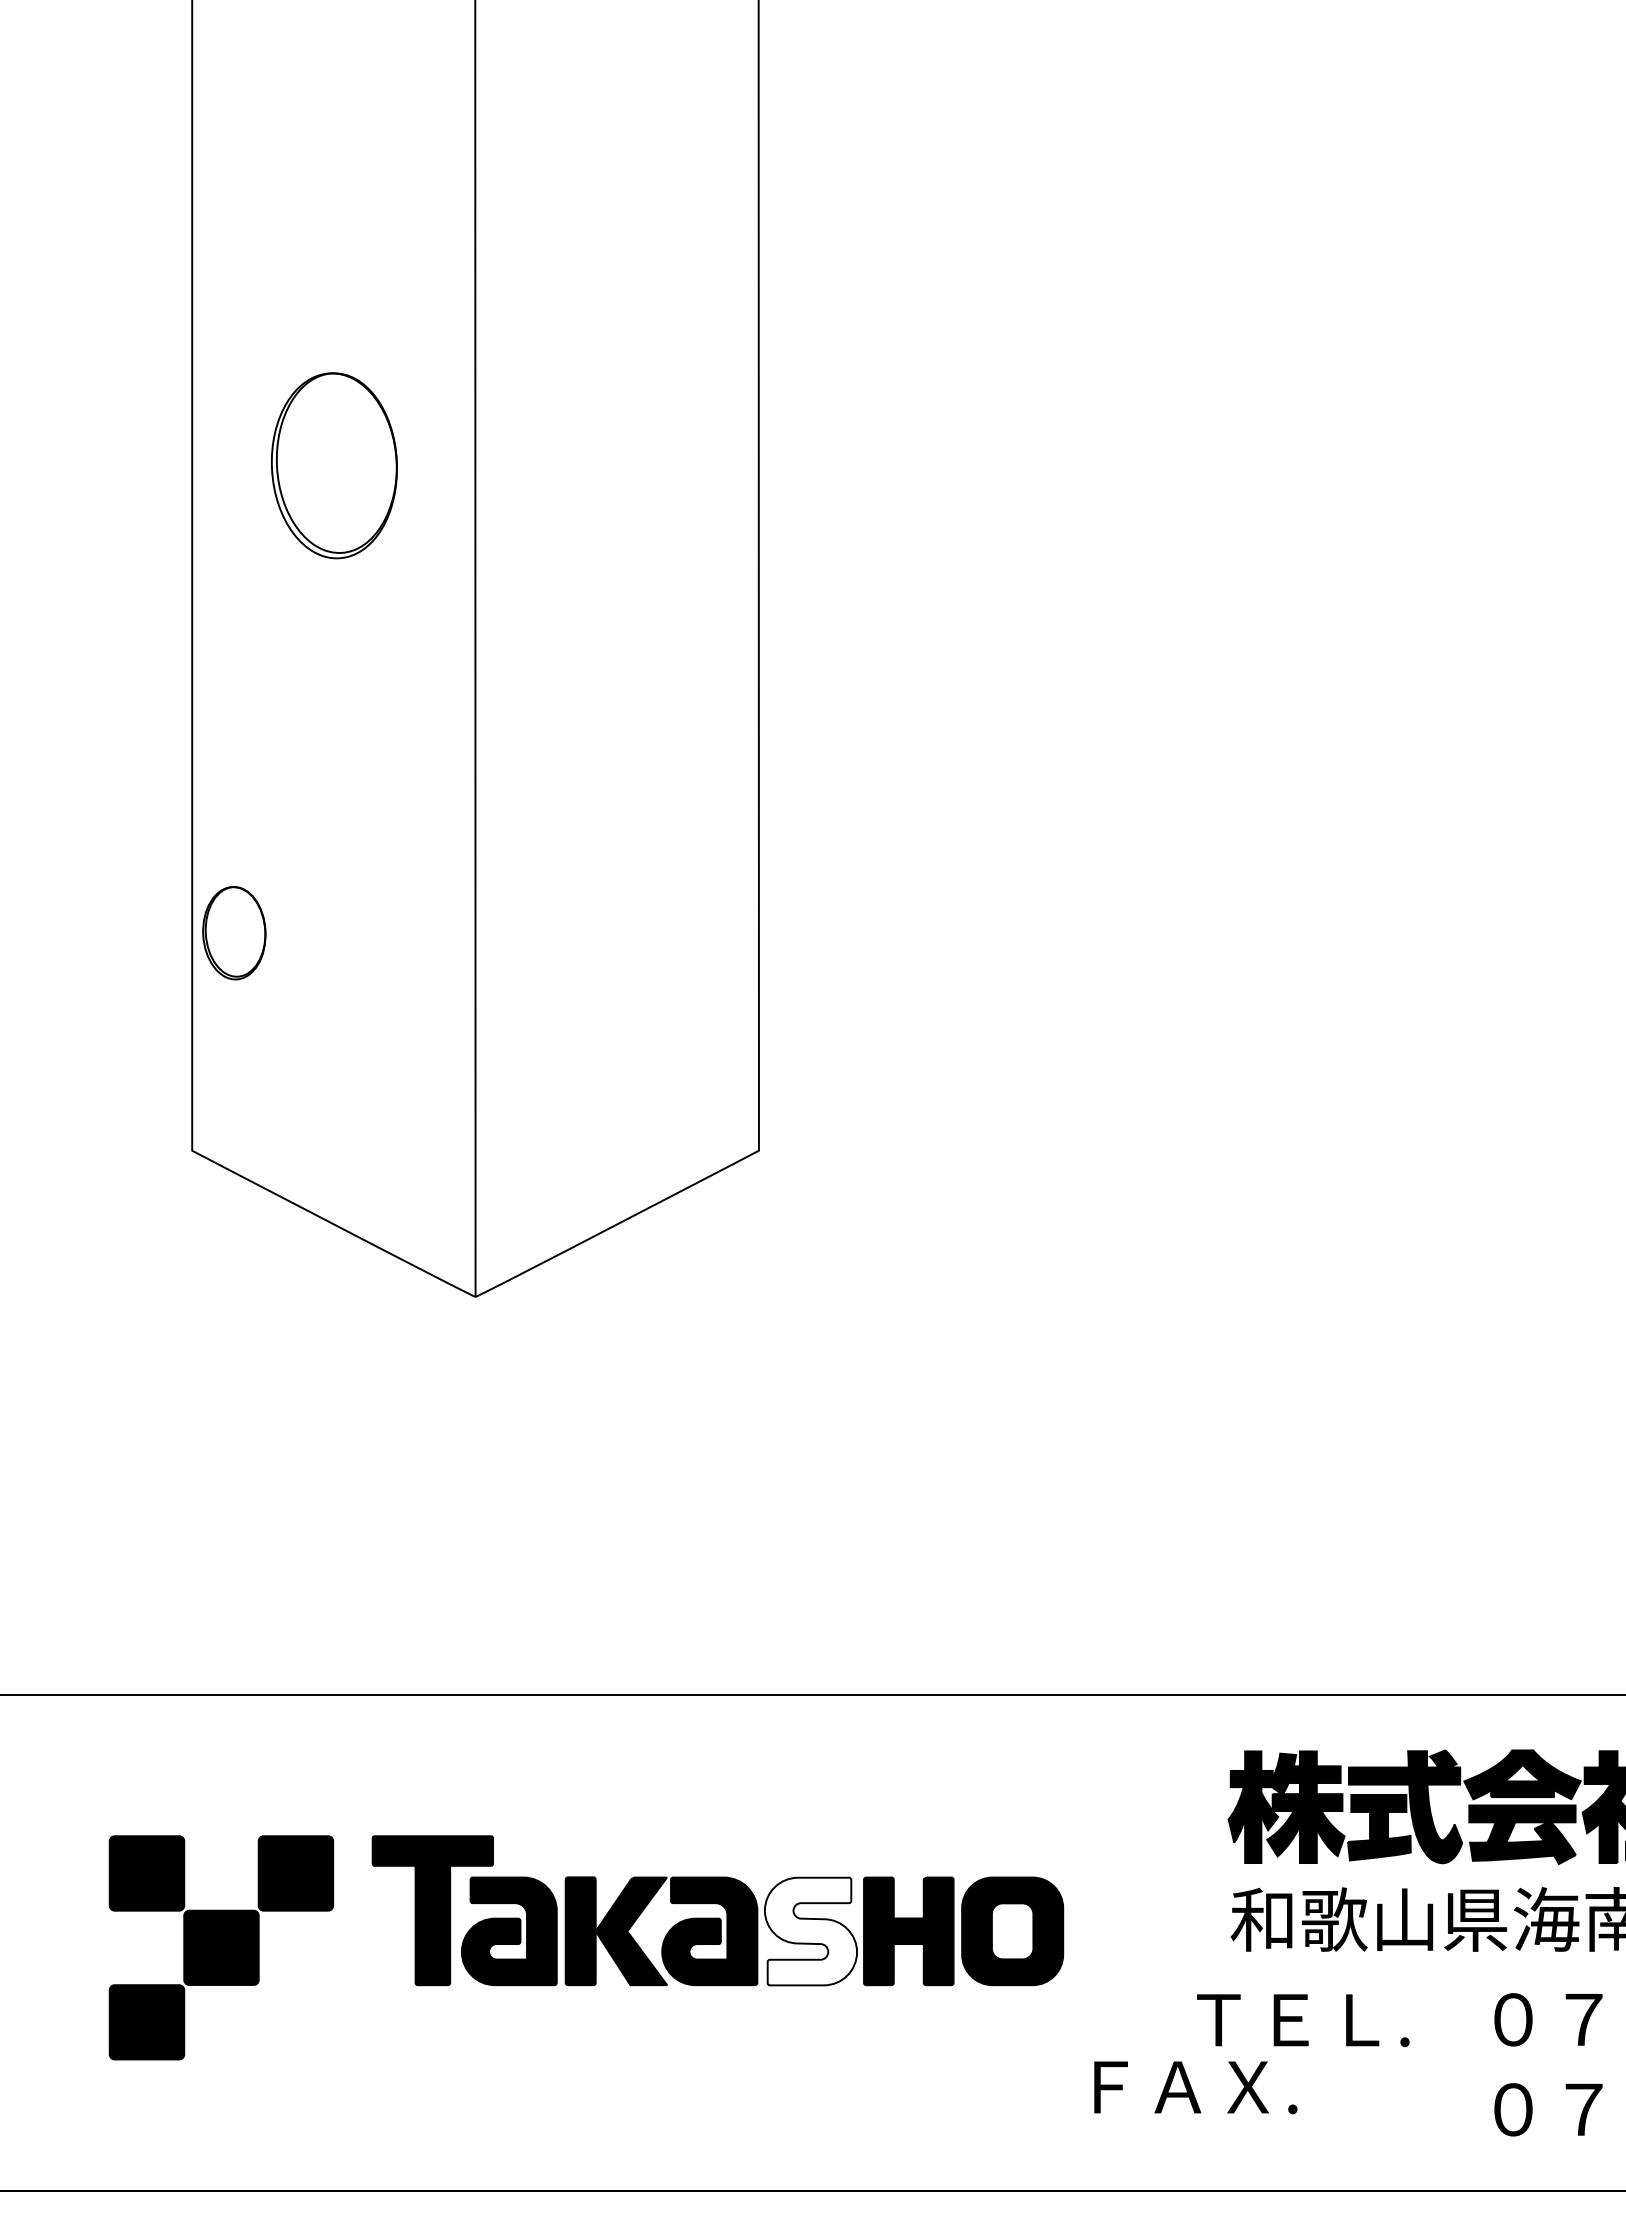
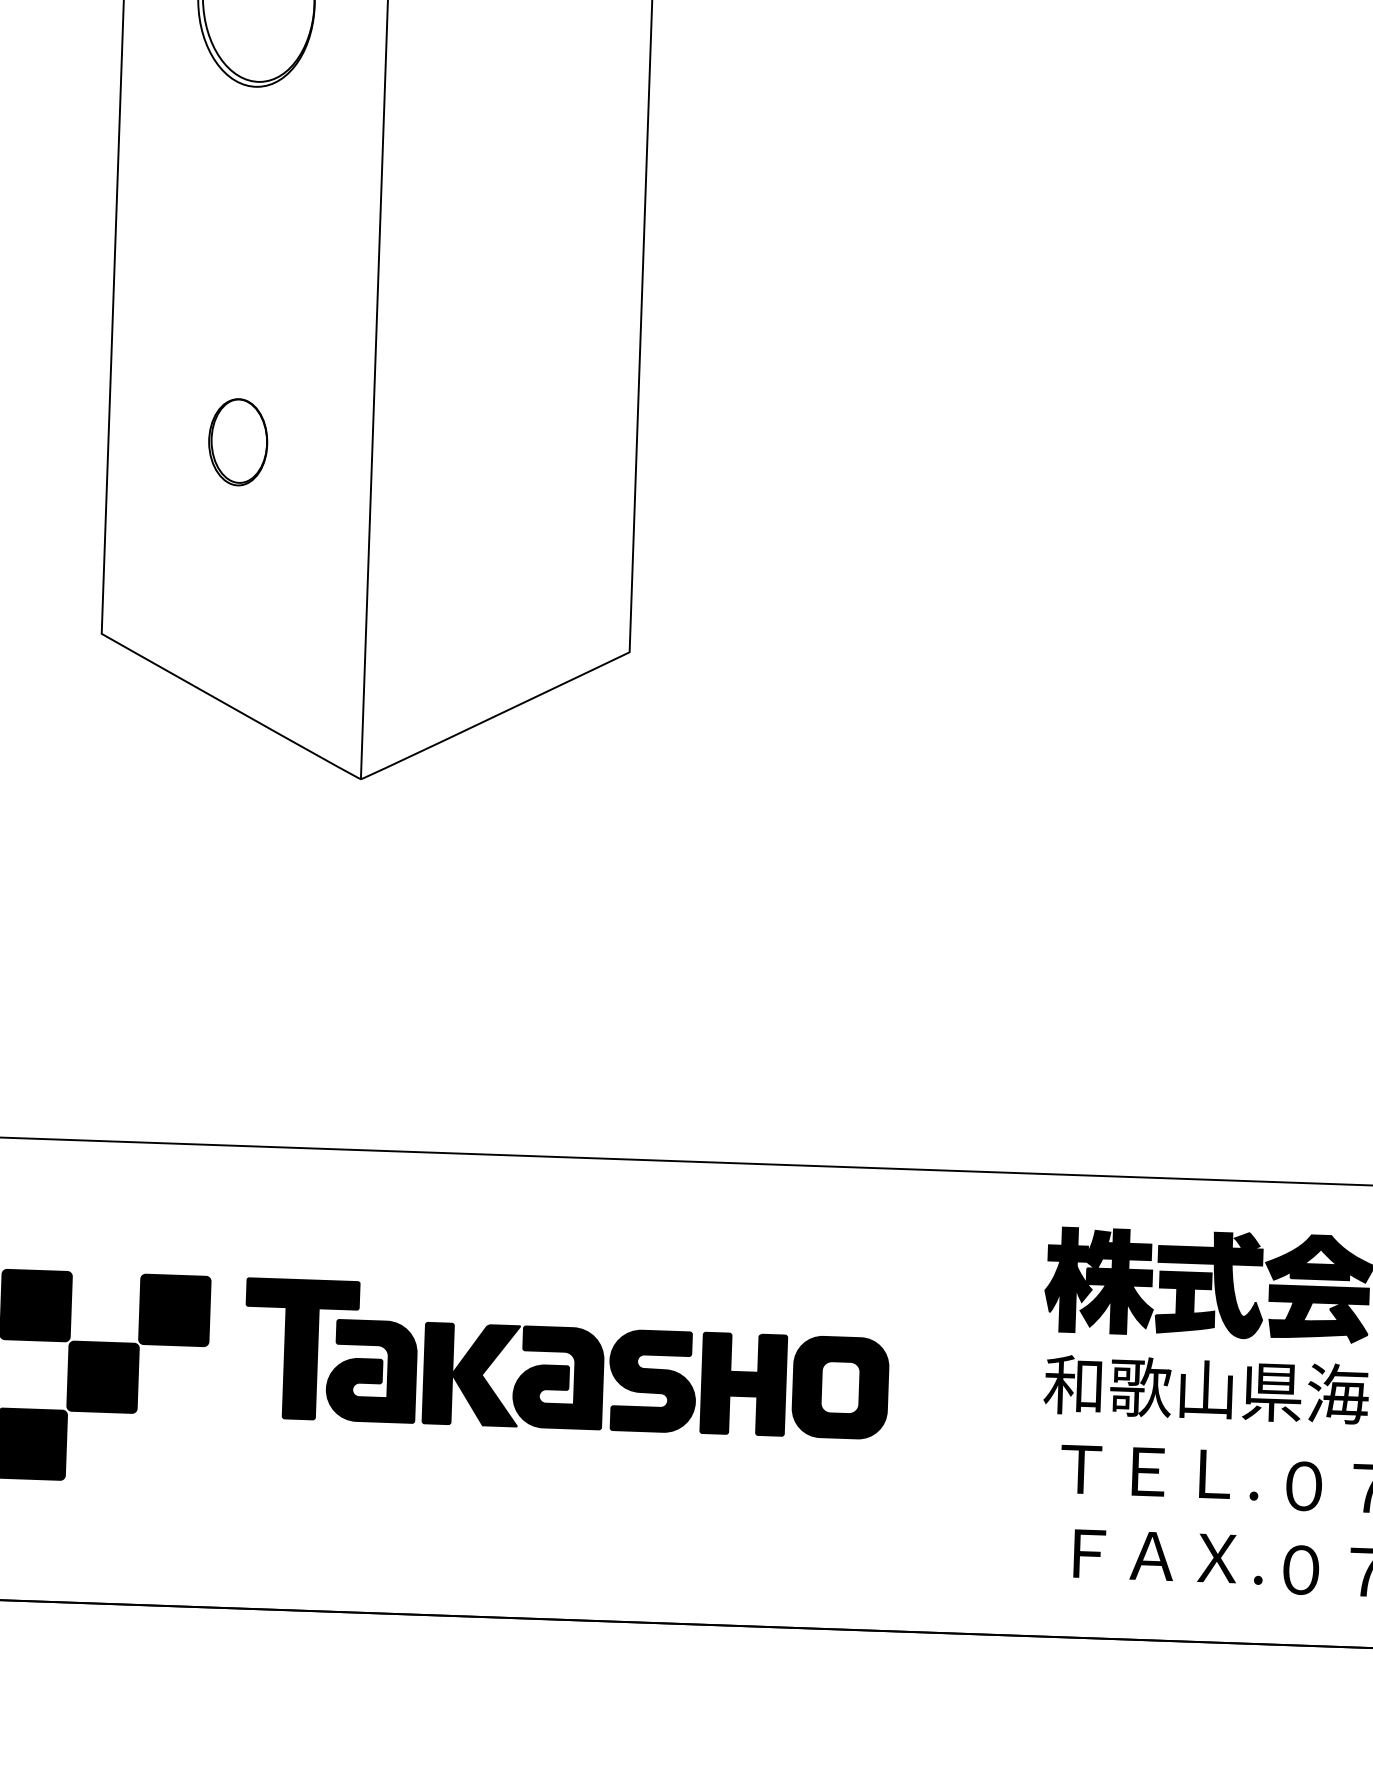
part: (234, 933) -> (238, 442), moved
fill: (810, 1931) -> (652, 1381), added
text: (1303, 2020) -> (1160, 1472), moved
text: (1195, 2087) -> (1168, 1556), moved

